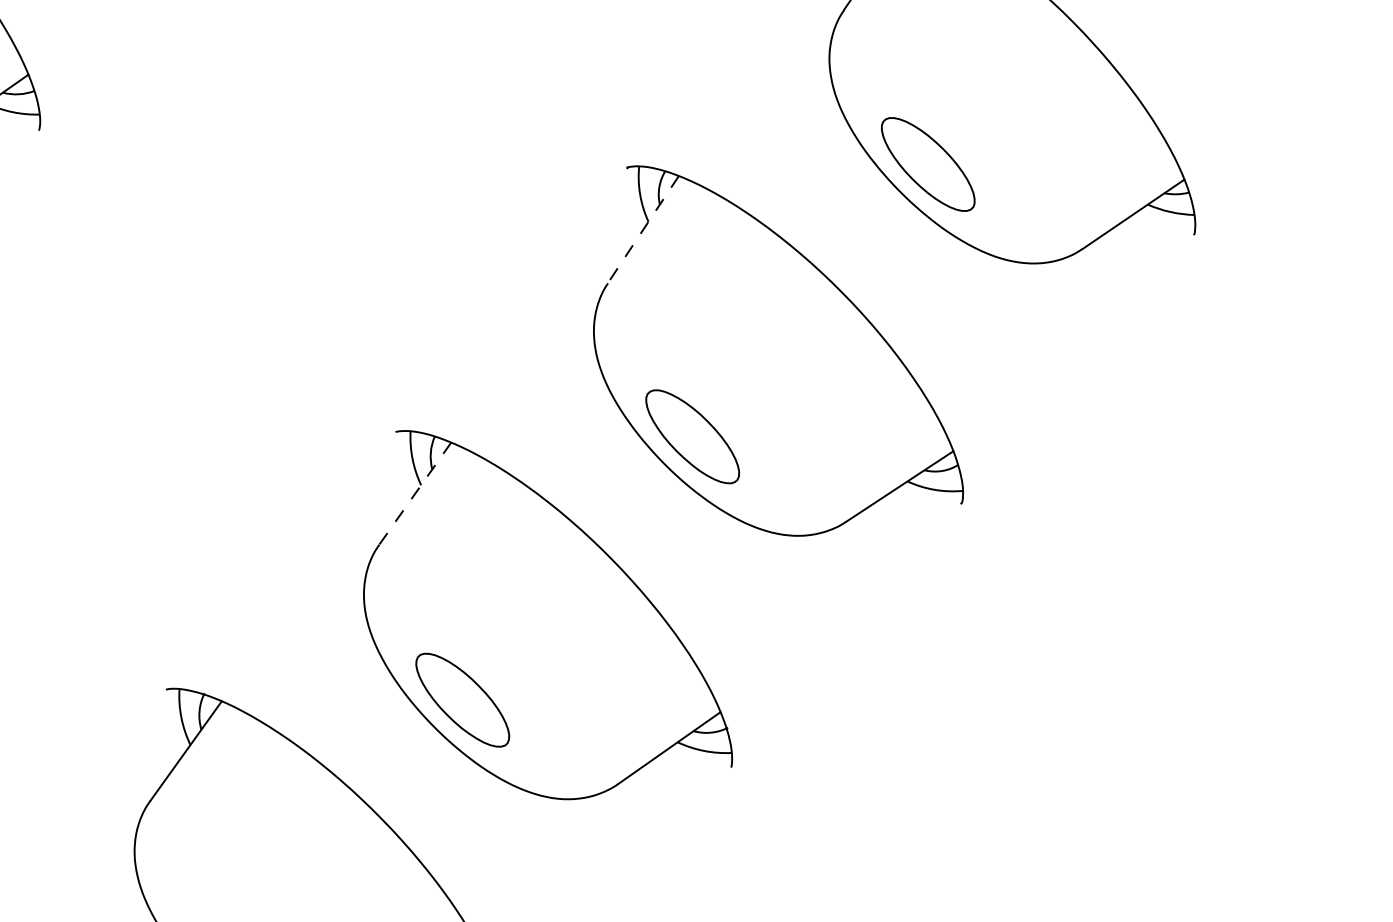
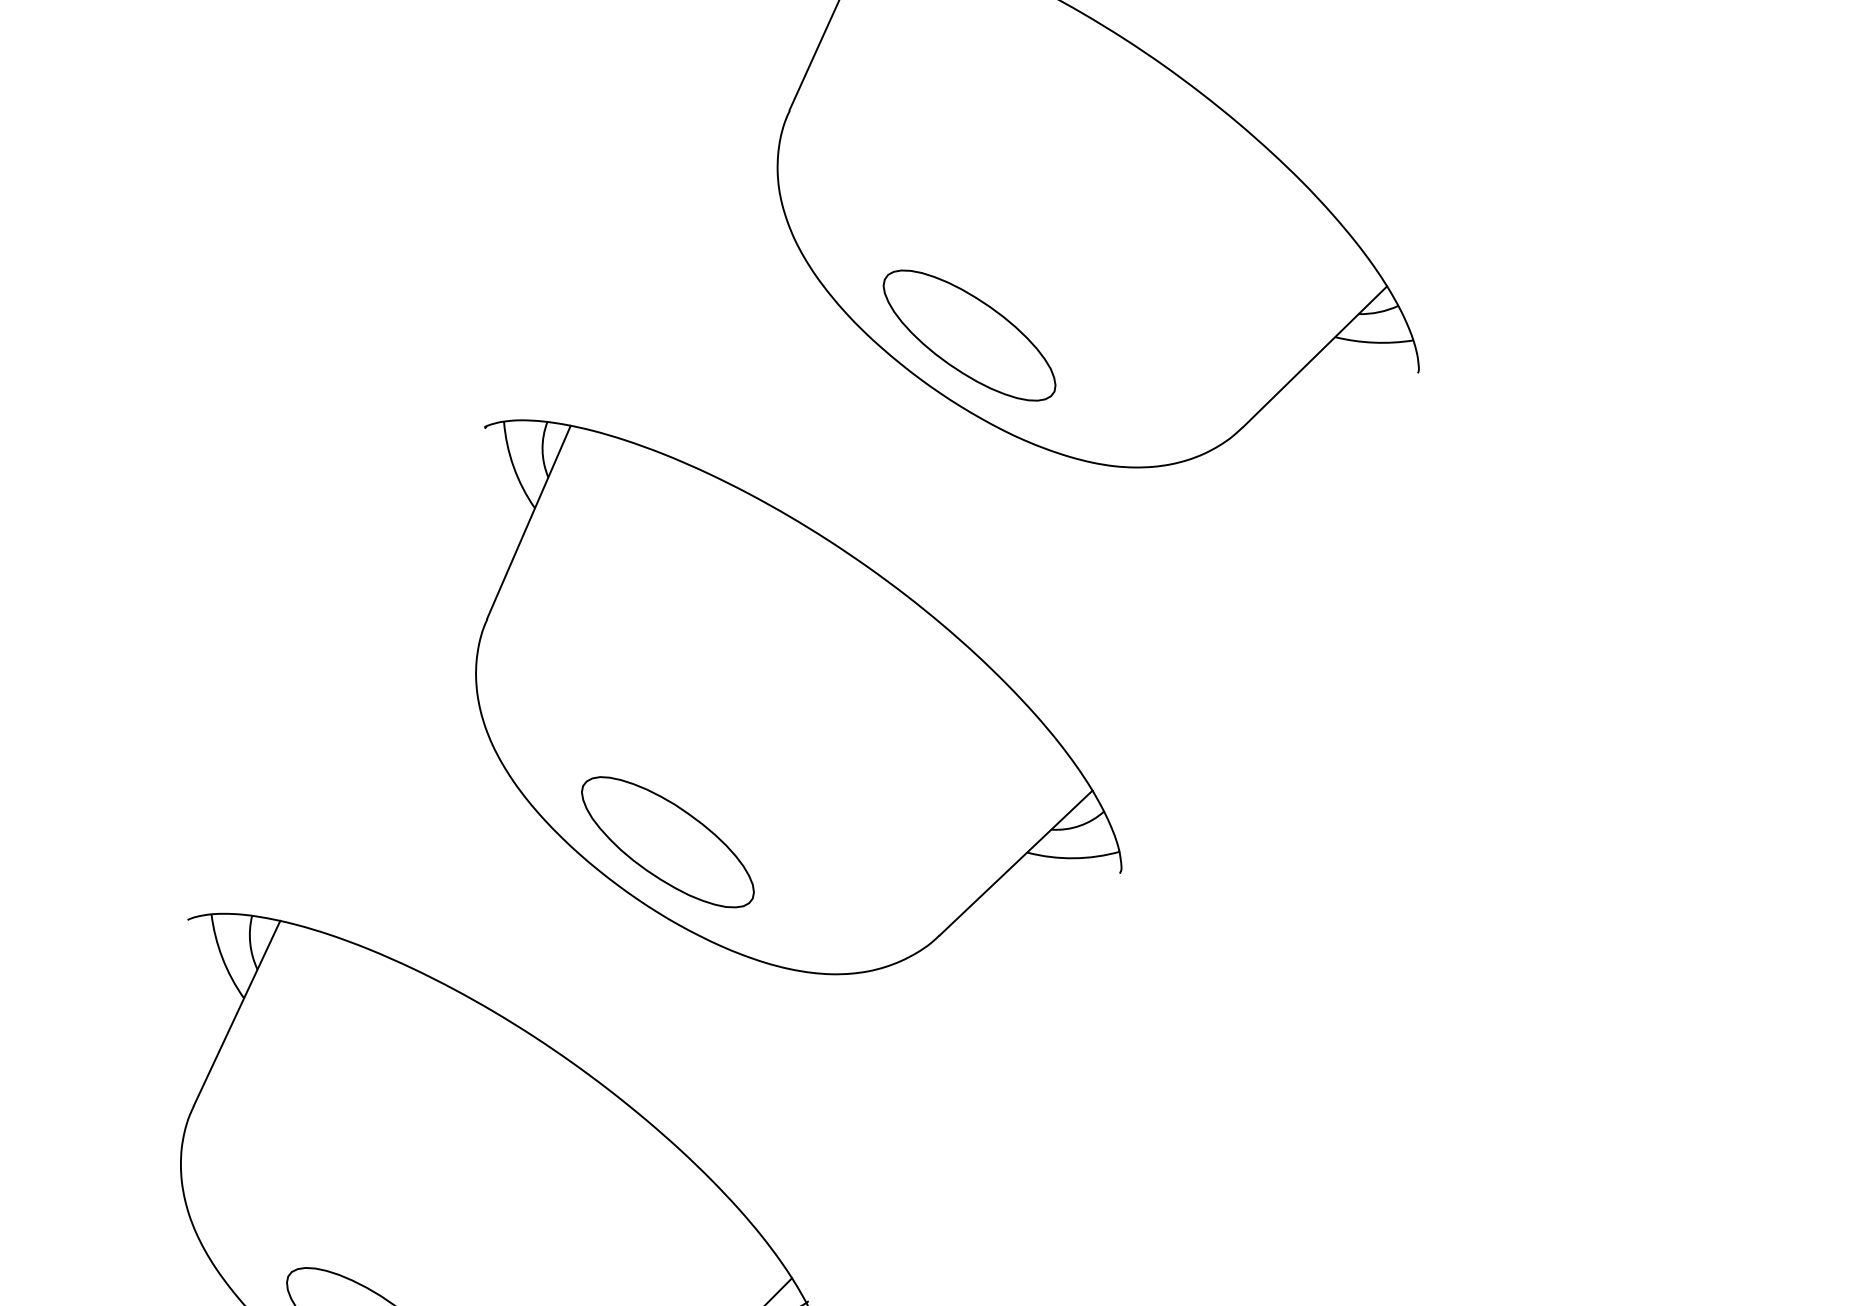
line: (643, 229) -> (529, 522), dashed -> solid
line: (415, 493) -> (237, 1013), dashed -> solid

